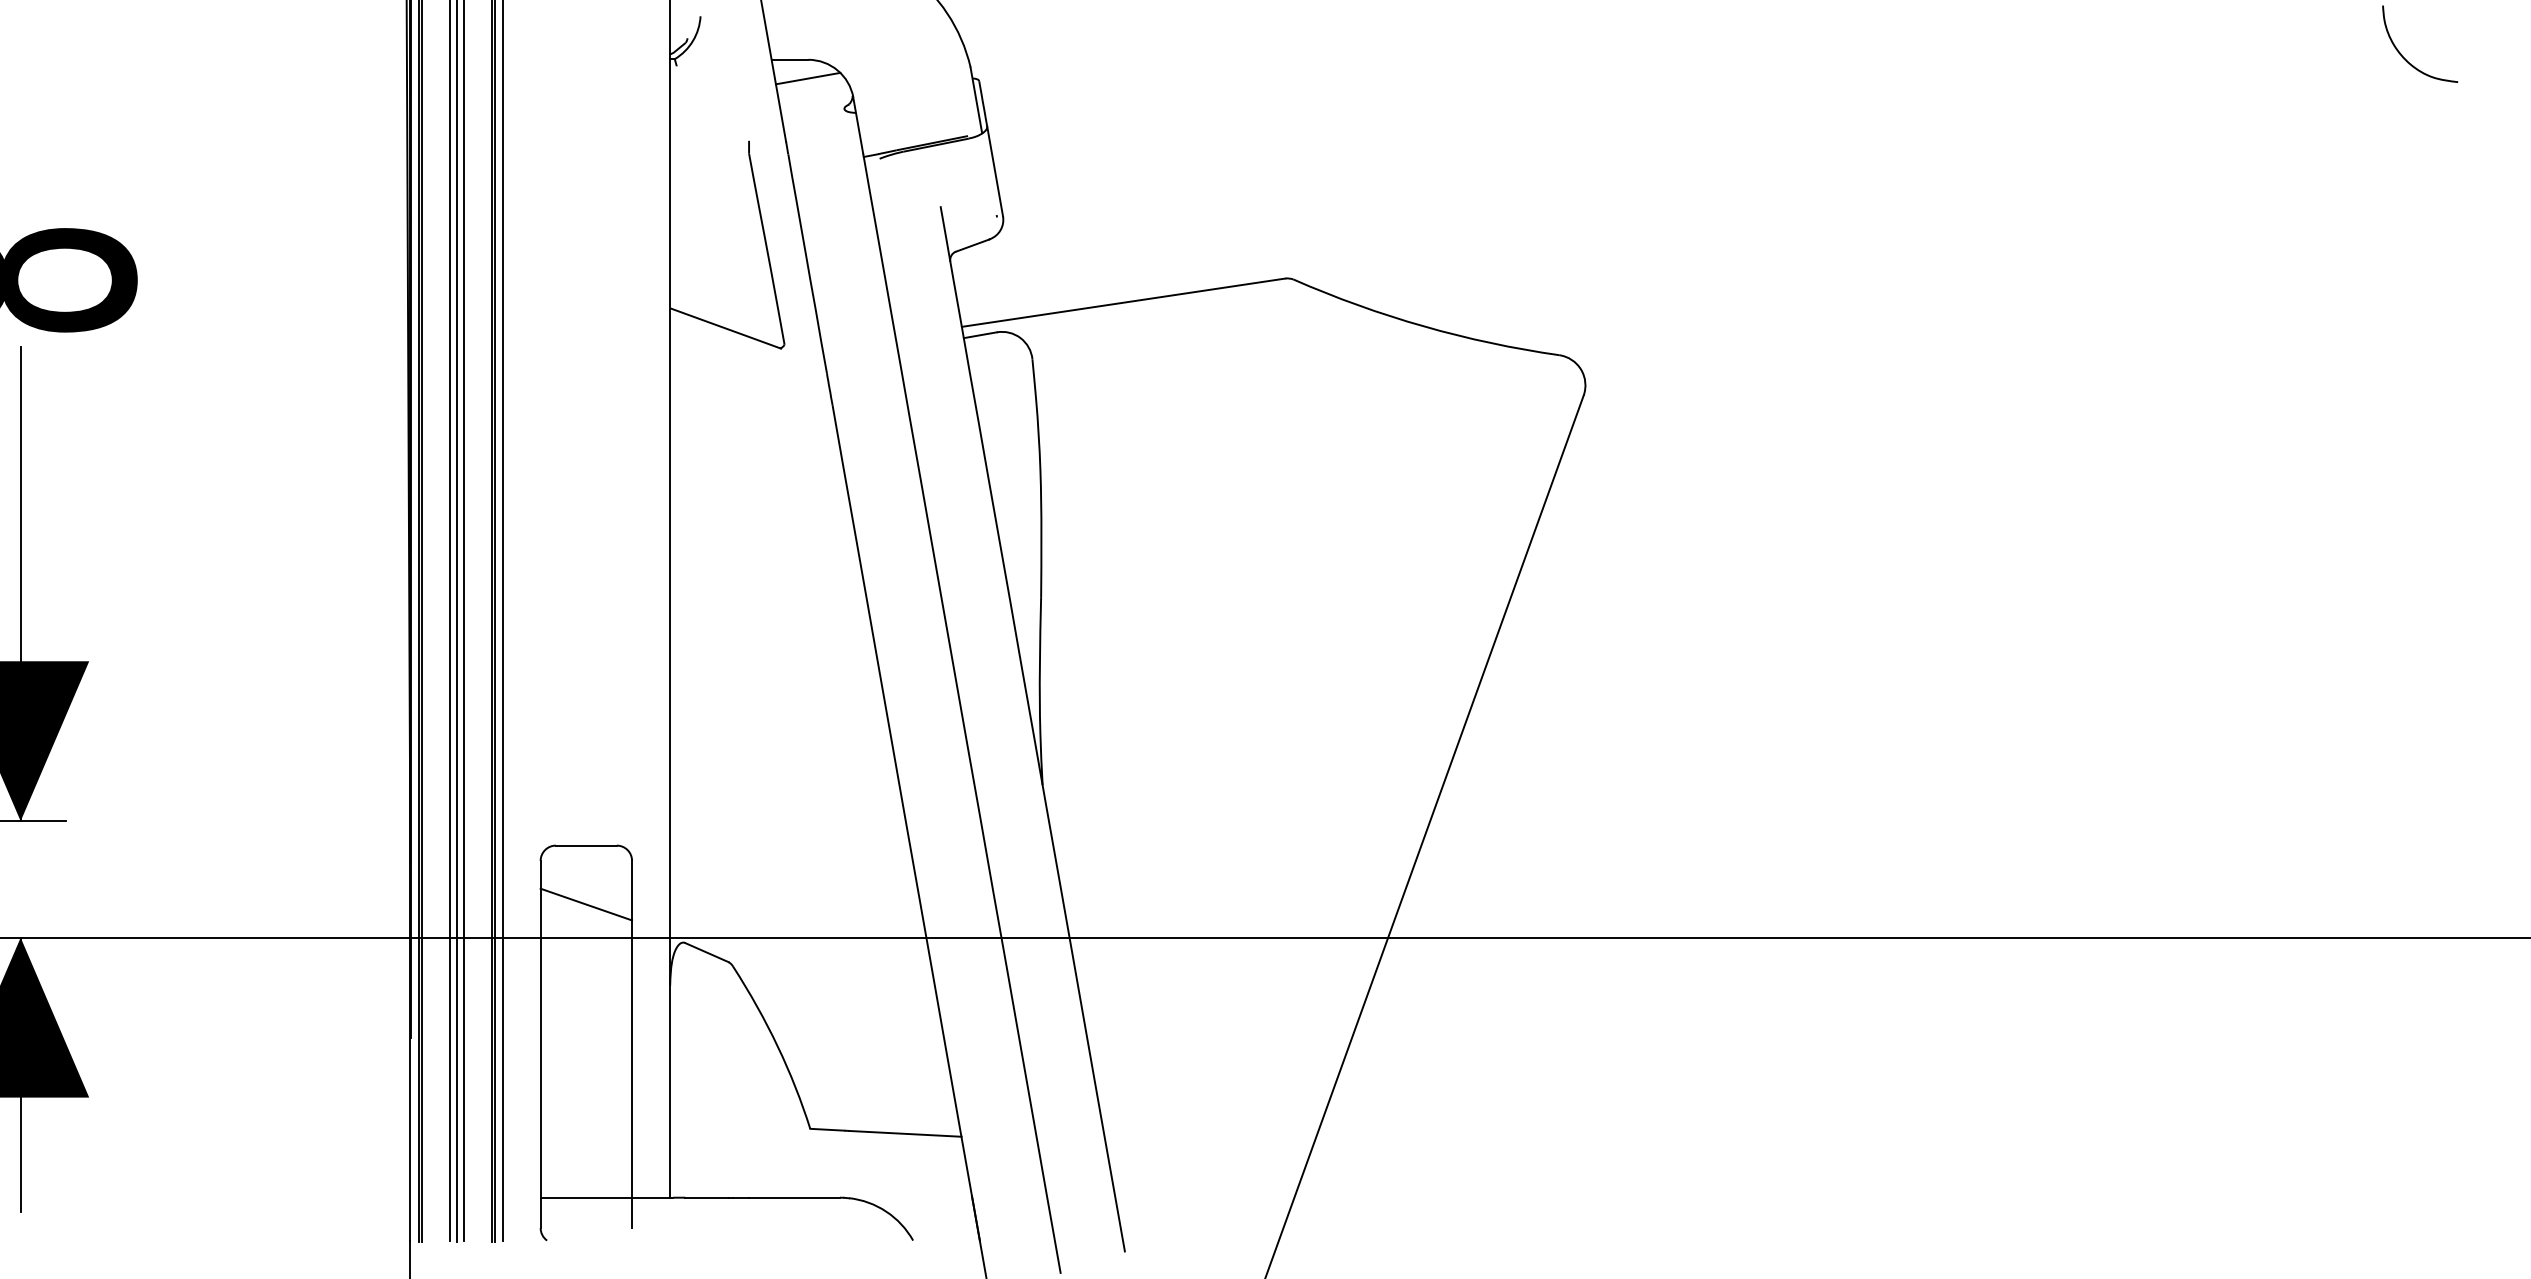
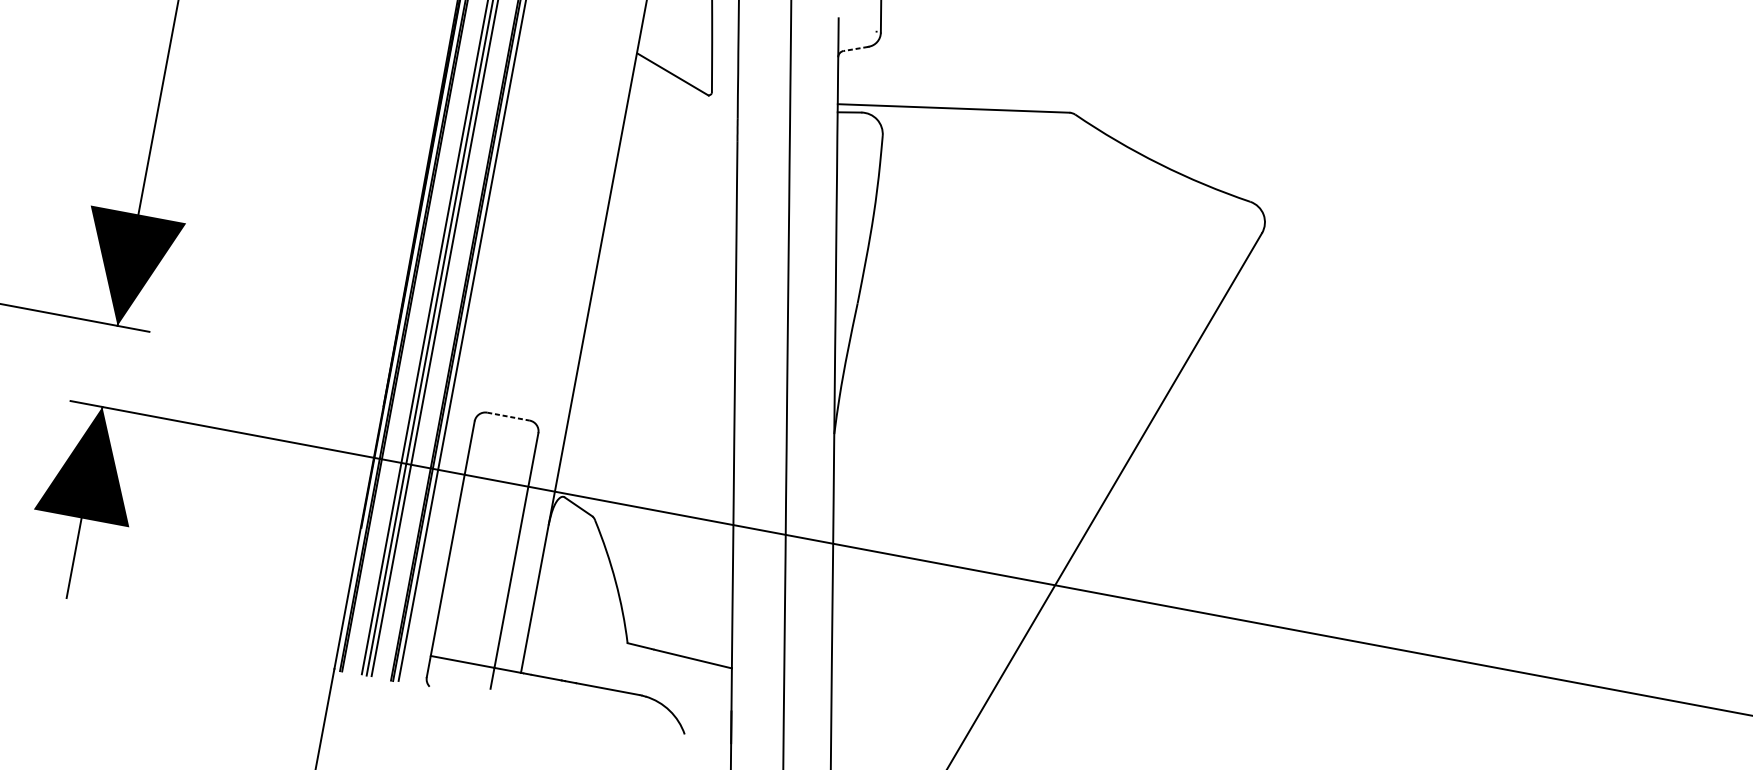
line: (972, 245) -> (855, 48), solid -> dashed
line: (586, 845) -> (508, 416), solid -> dashed
line: (586, 904) -> (500, 457), removed

